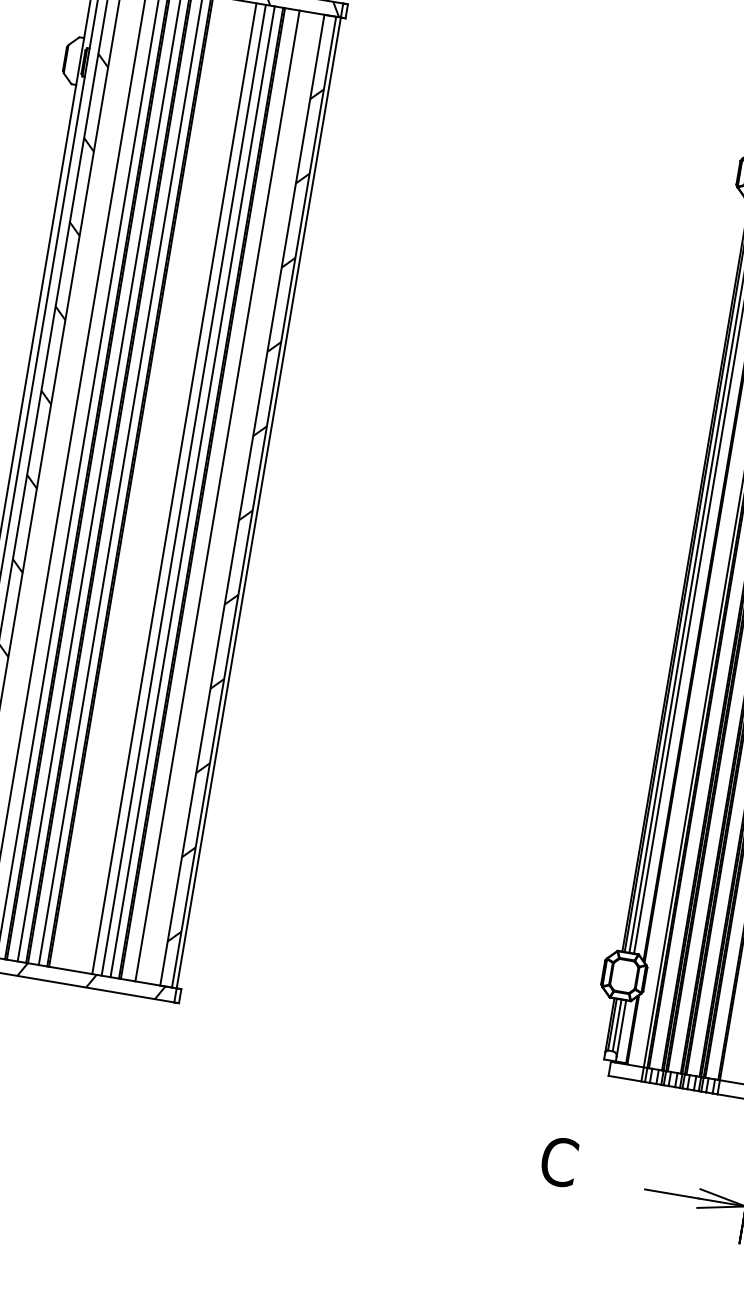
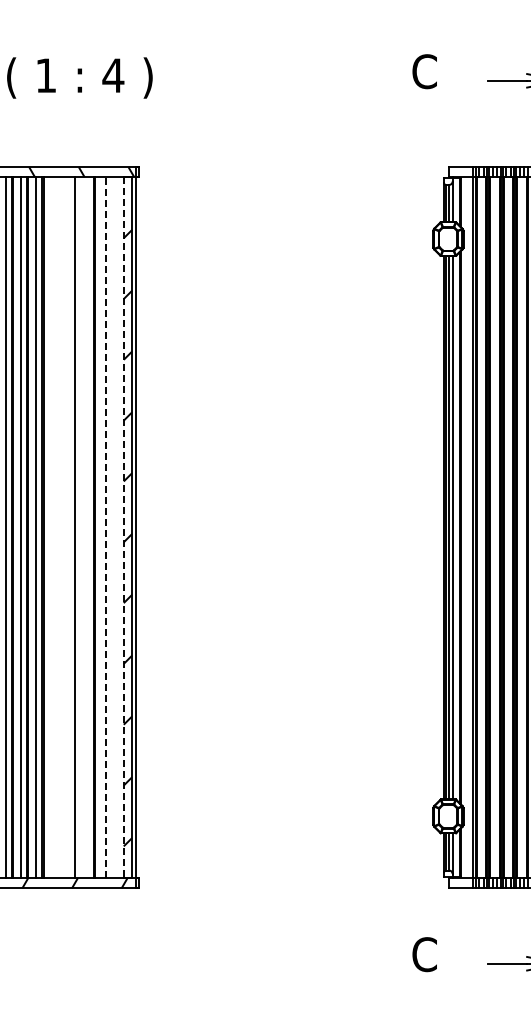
line: (183, 489) -> (81, 527), removed
line: (192, 491) -> (87, 527), removed
line: (217, 495) -> (105, 527), solid -> dashed
line: (241, 501) -> (123, 528), solid -> dashed

